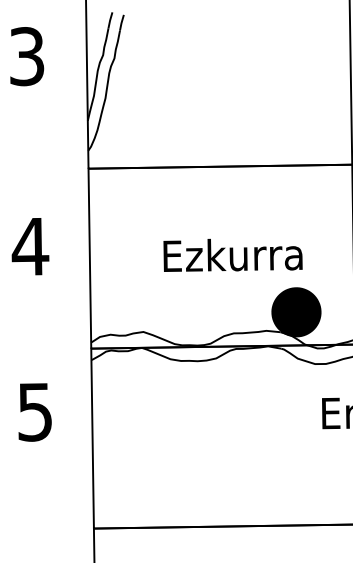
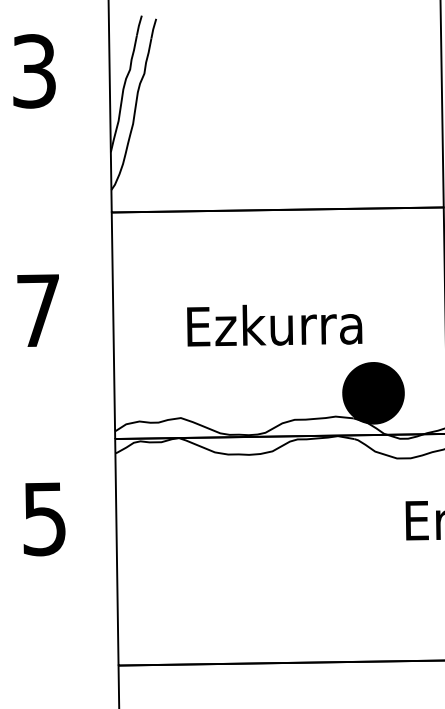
text: (30, 246) -> (38, 310), 4 -> 7
text: (232, 255) -> (274, 325), moved

